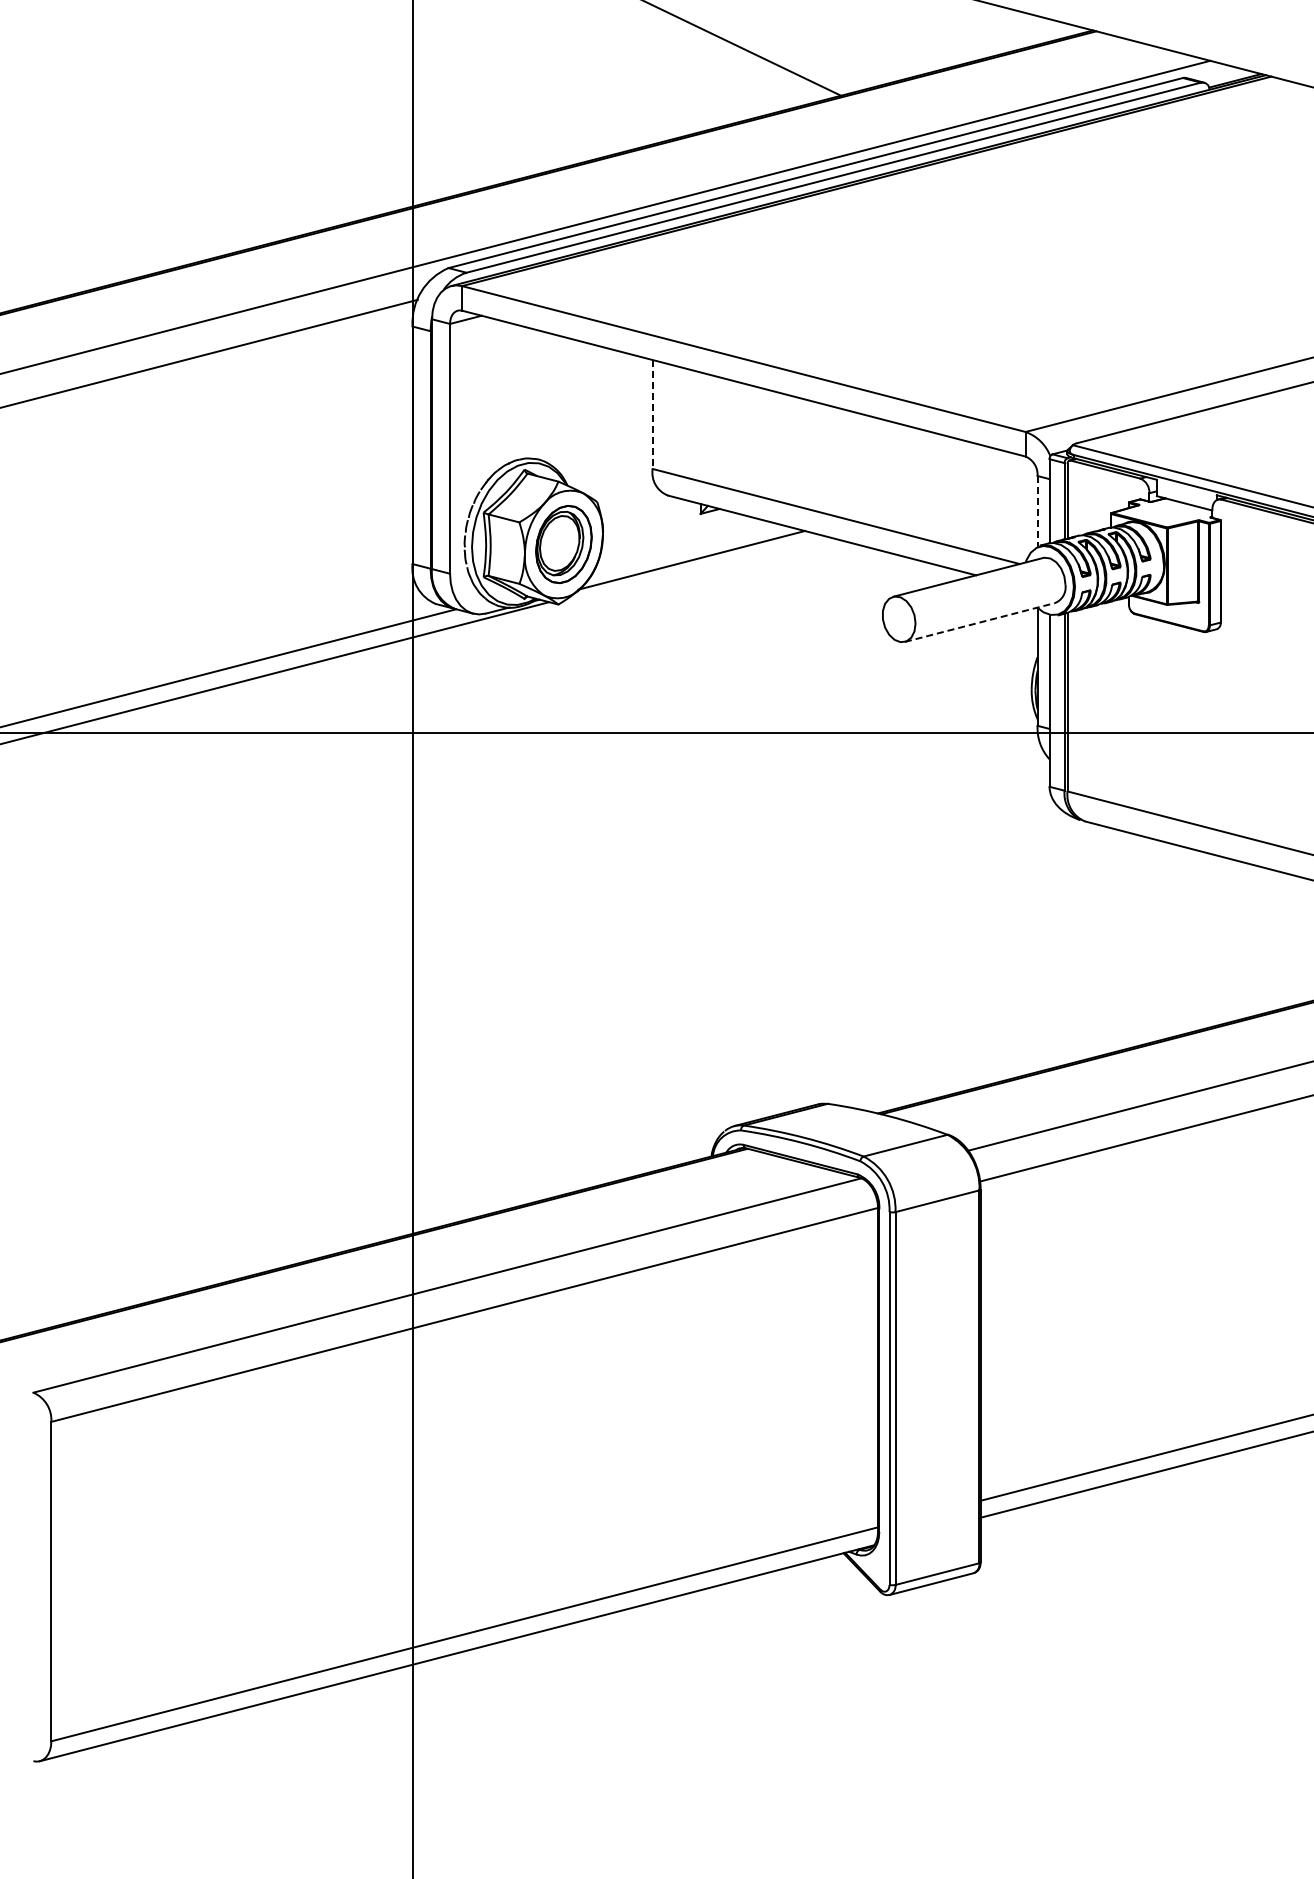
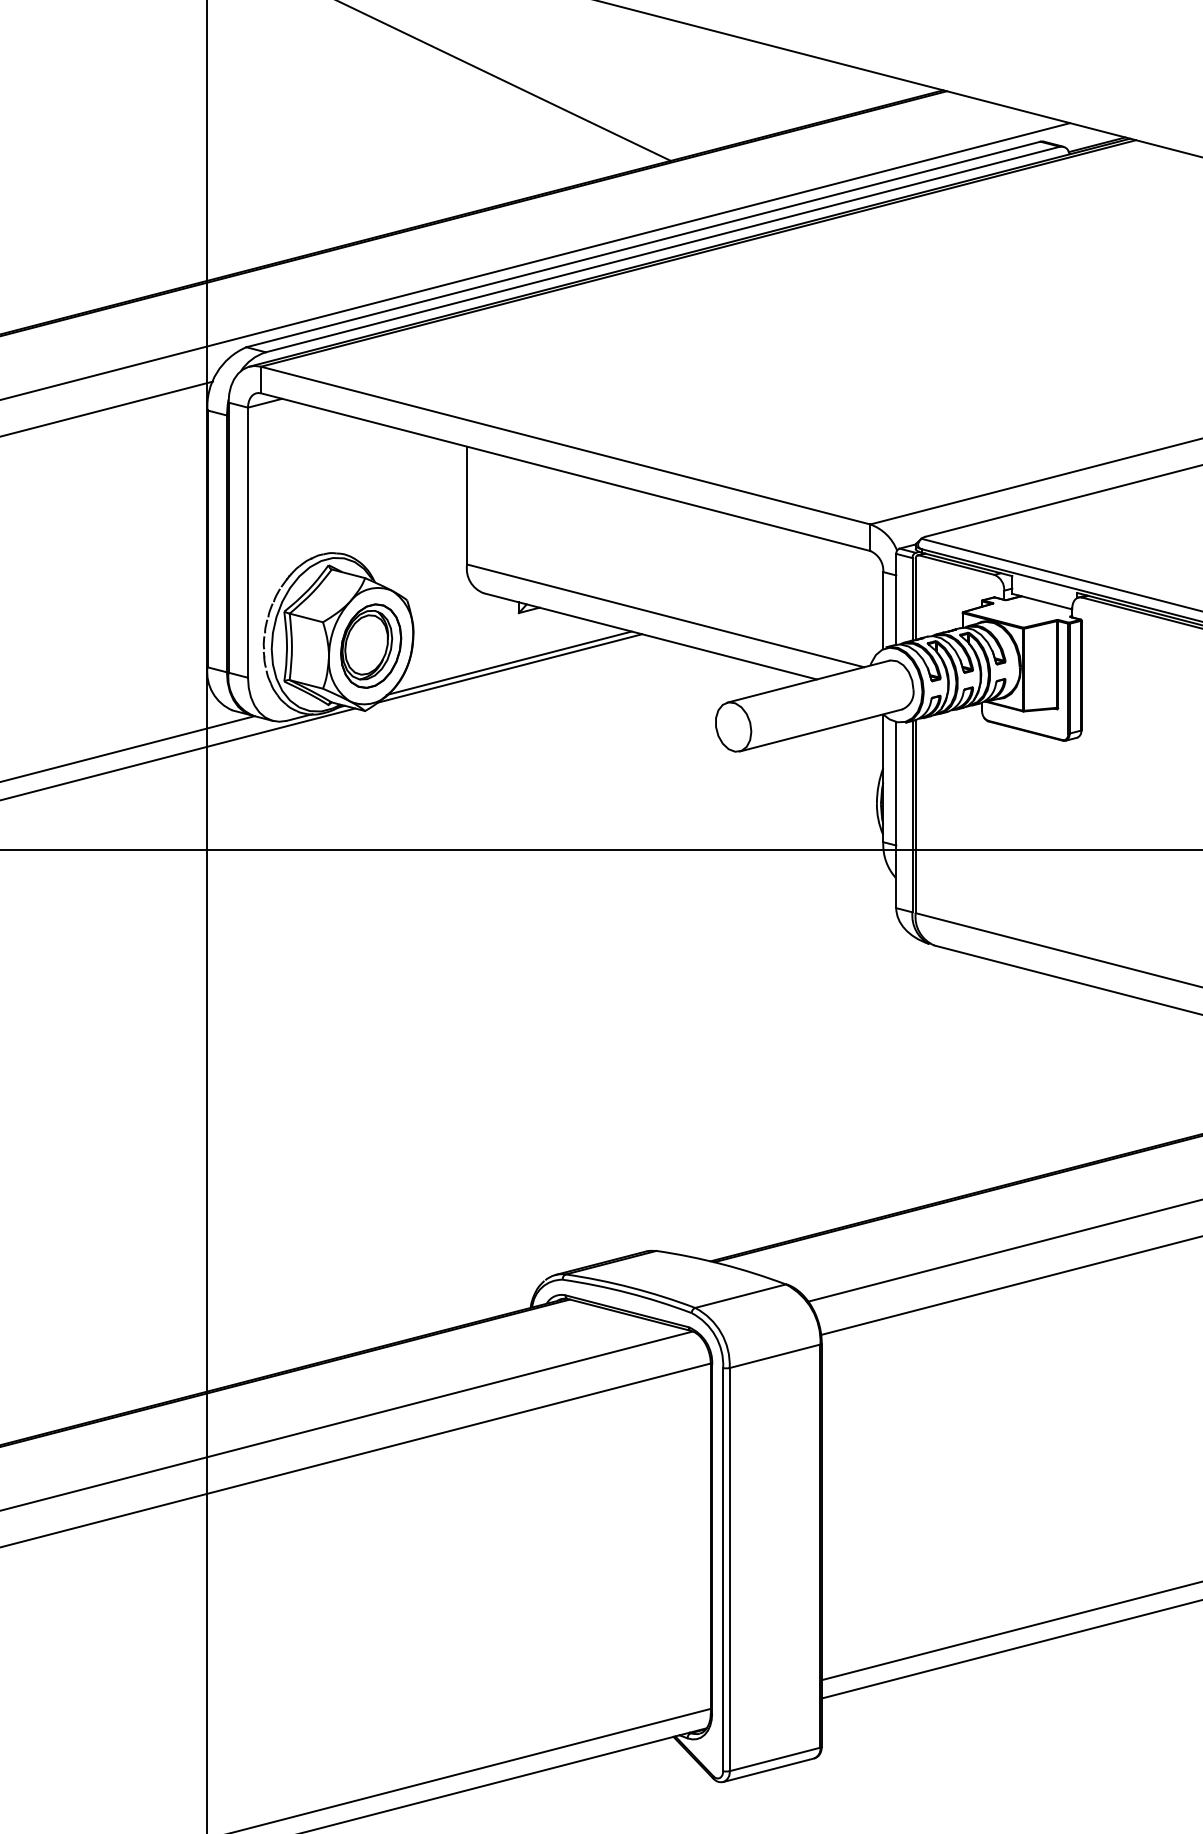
line: (652, 415) -> (466, 506), dashed -> solid
line: (1037, 511) -> (883, 610), dashed -> solid
line: (691, 564) -> (509, 667), added
line: (980, 622) -> (821, 730), dashed -> solid

